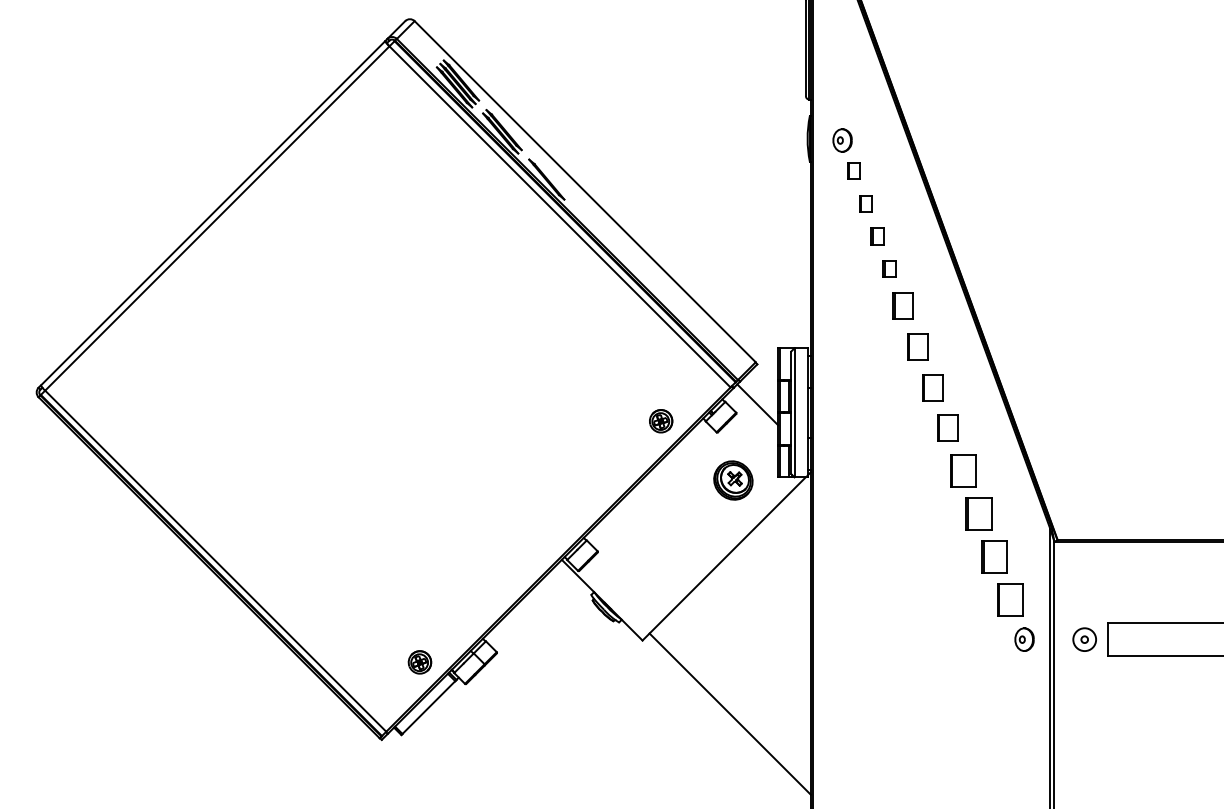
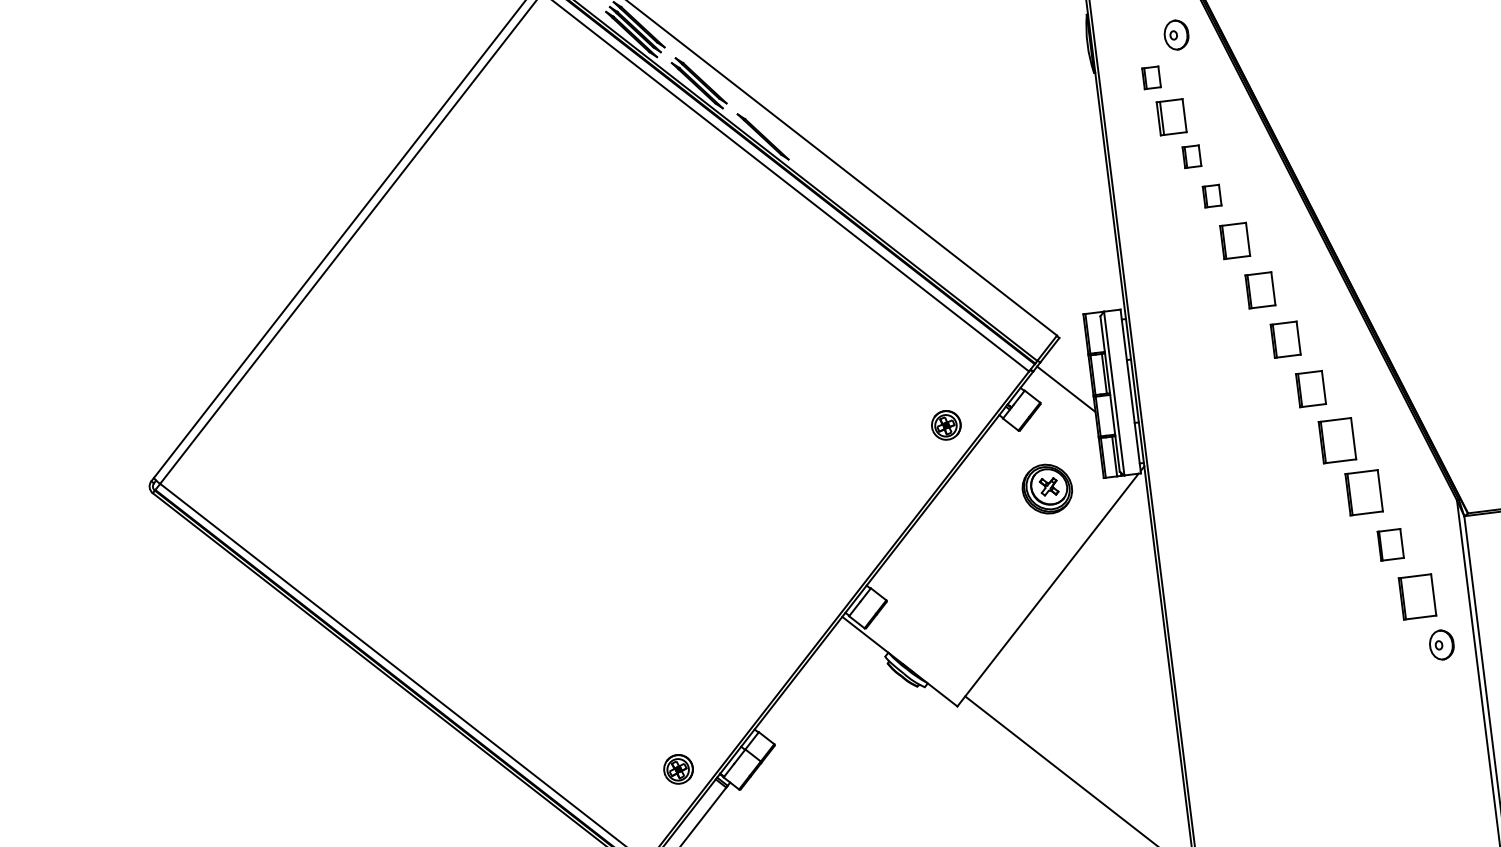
part: (842, 140) -> (1176, 35), moved
part: (865, 203) -> (1171, 116), size x1.6
part: (994, 556) -> (1390, 544), size x0.7

